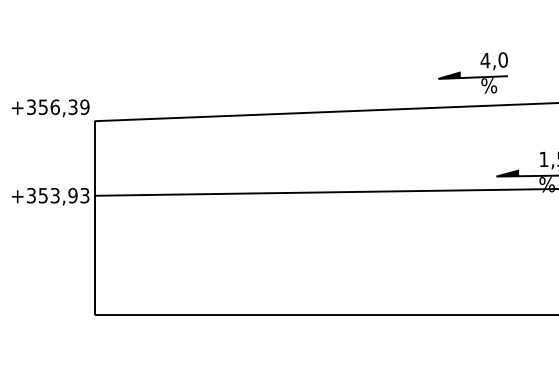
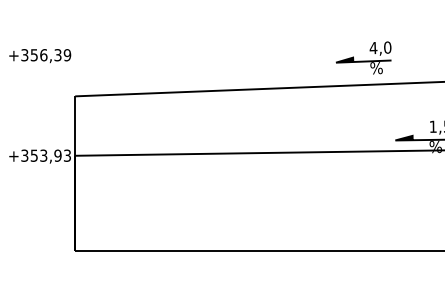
part: (472, 72) -> (363, 57), moved
text: (51, 108) -> (40, 56), moved

